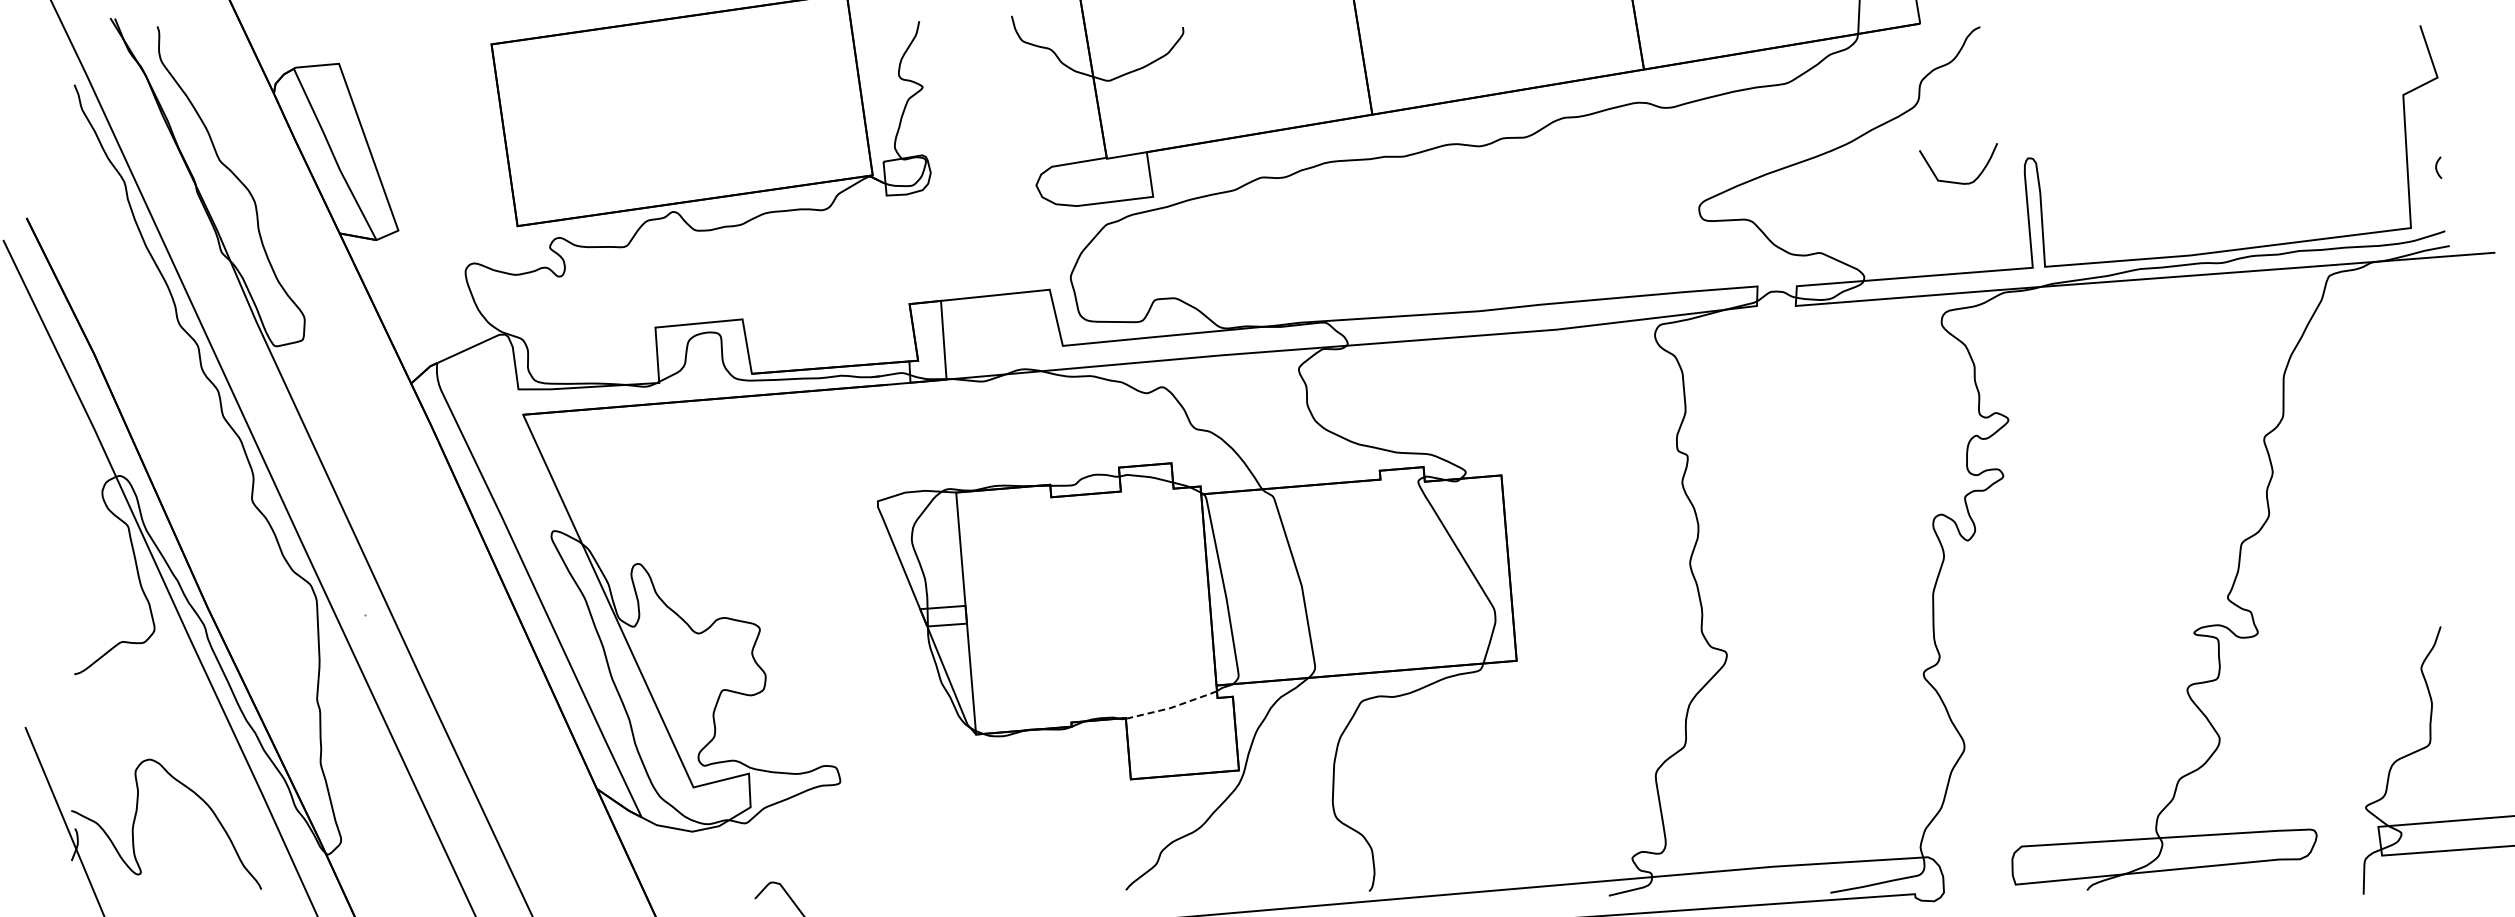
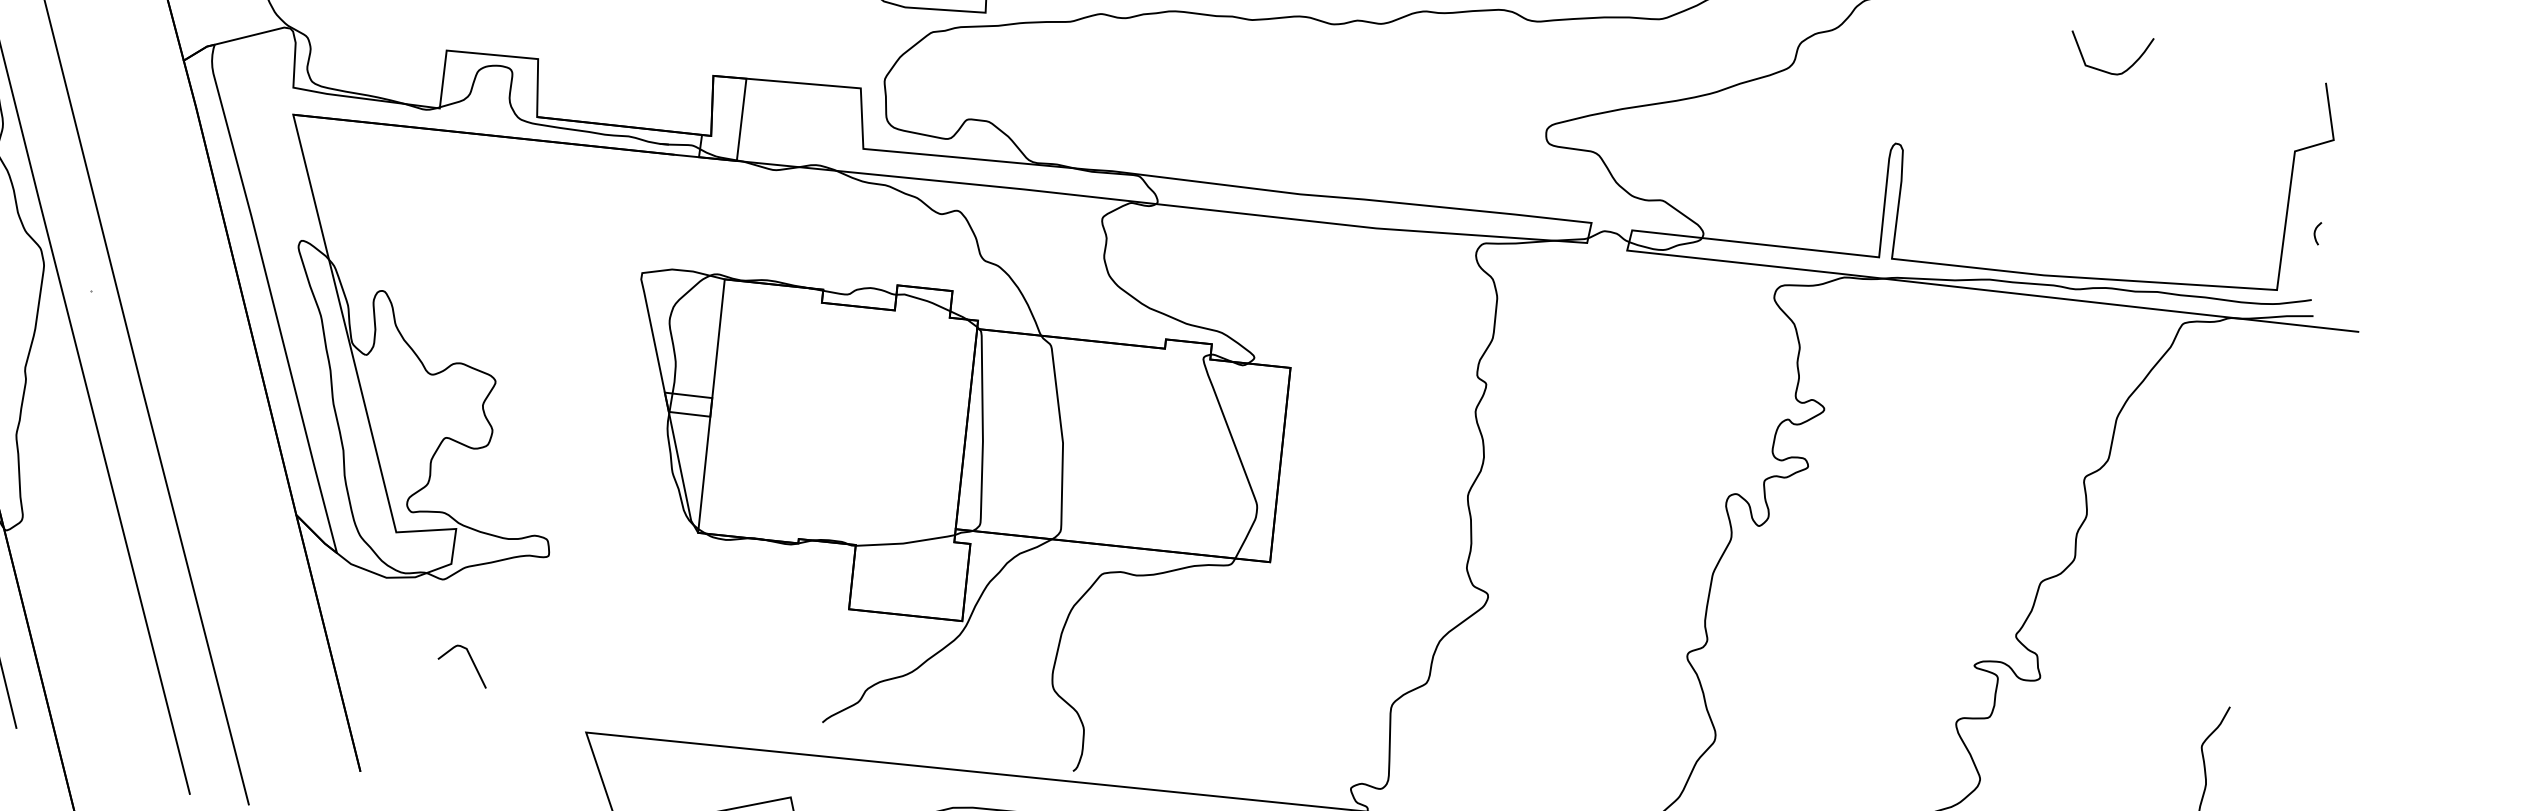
curve: (1955, 181) -> (2103, 69), moved
line: (1171, 707) -> (904, 543), dashed -> solid

